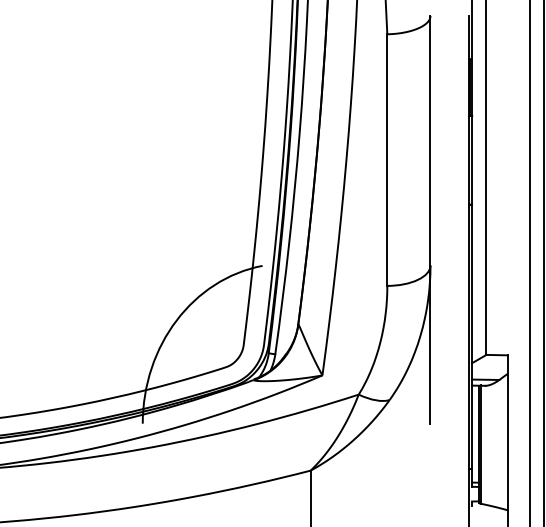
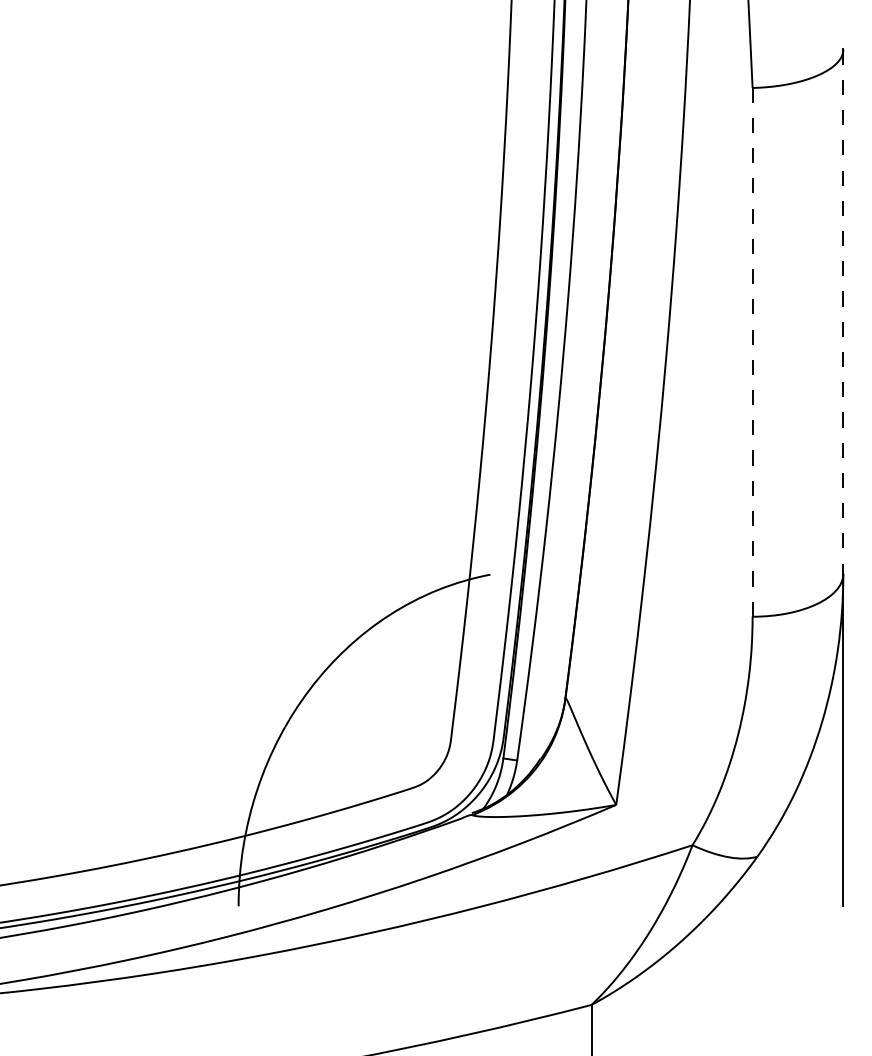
line: (430, 140) -> (843, 311), solid -> dashed
line: (387, 160) -> (752, 353), solid -> dashed

